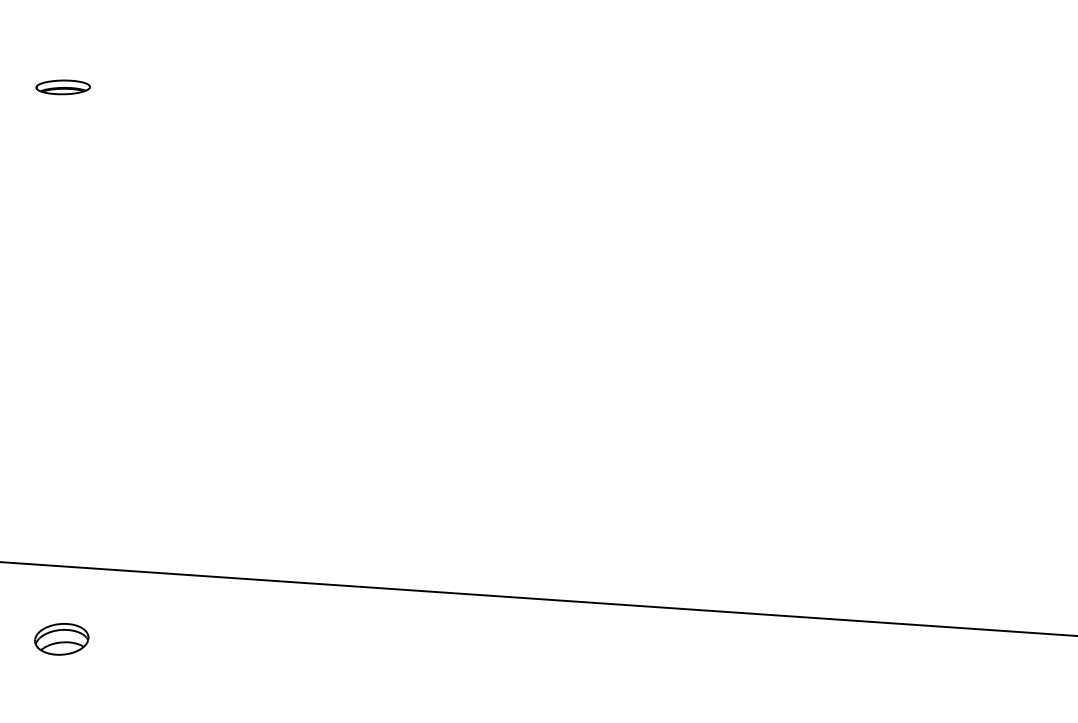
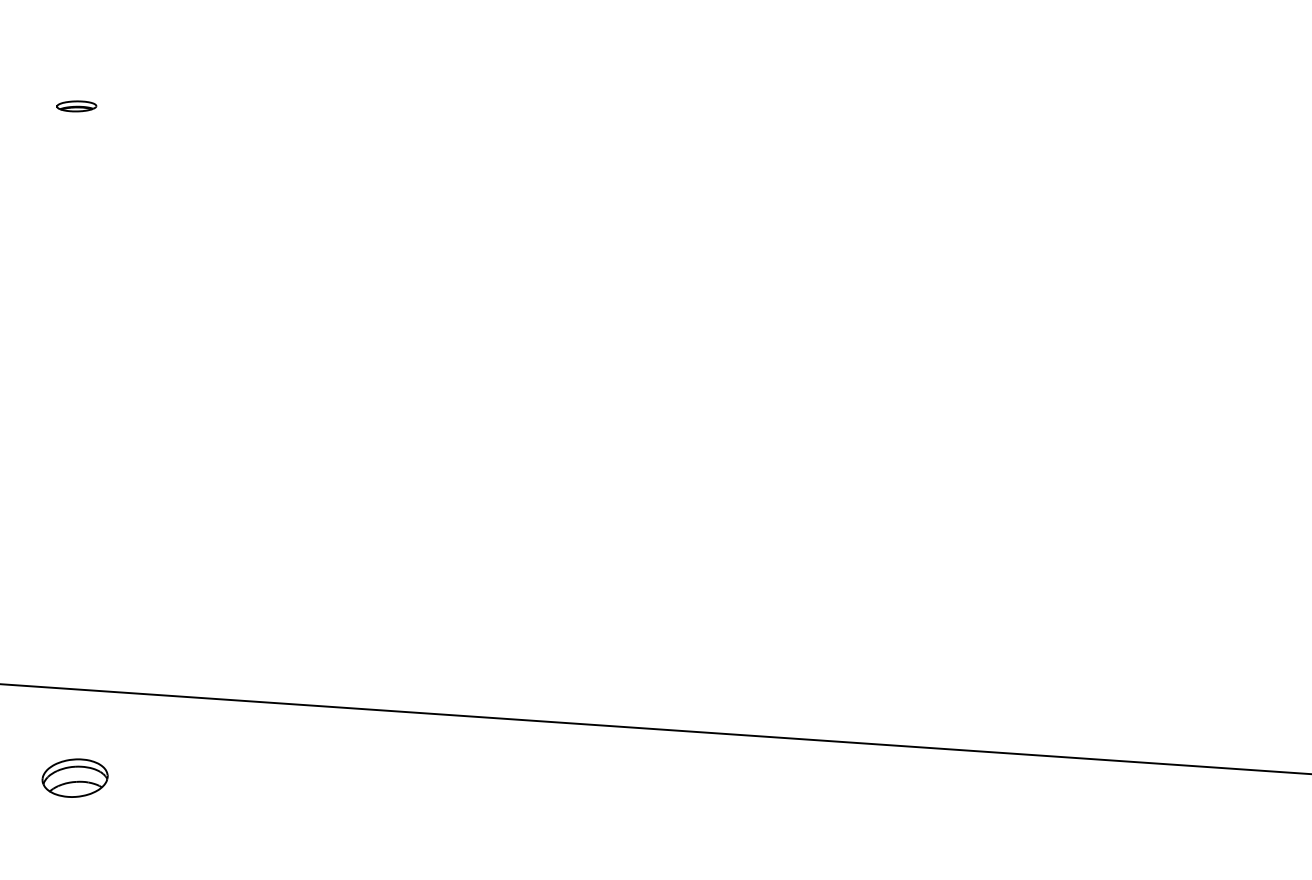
part: (62, 87) -> (76, 106), size x0.6

